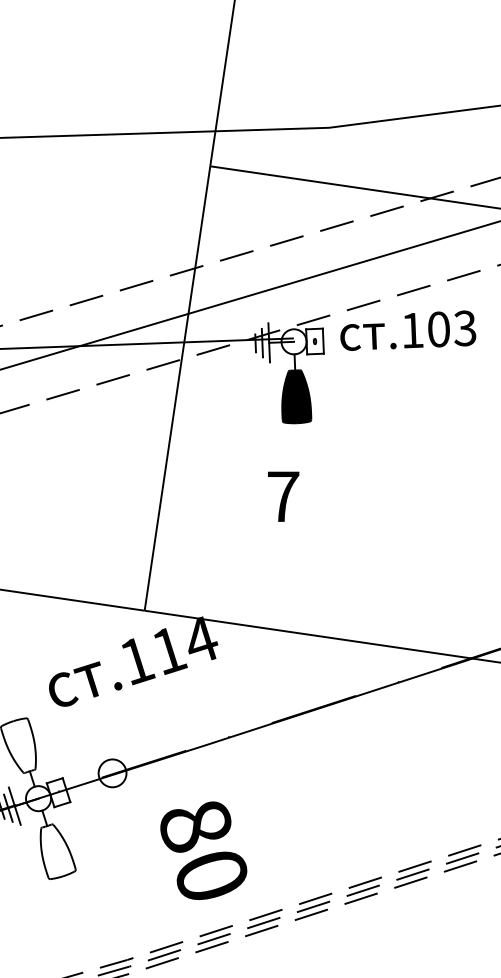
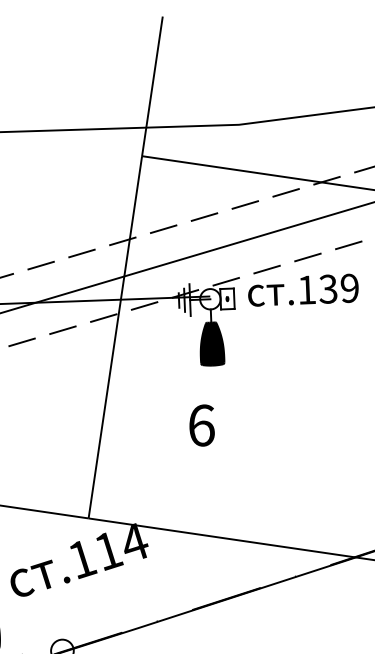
text: (452, 328) -> (339, 288), .103 -> .139
text: (283, 496) -> (201, 425), 7 -> 6

